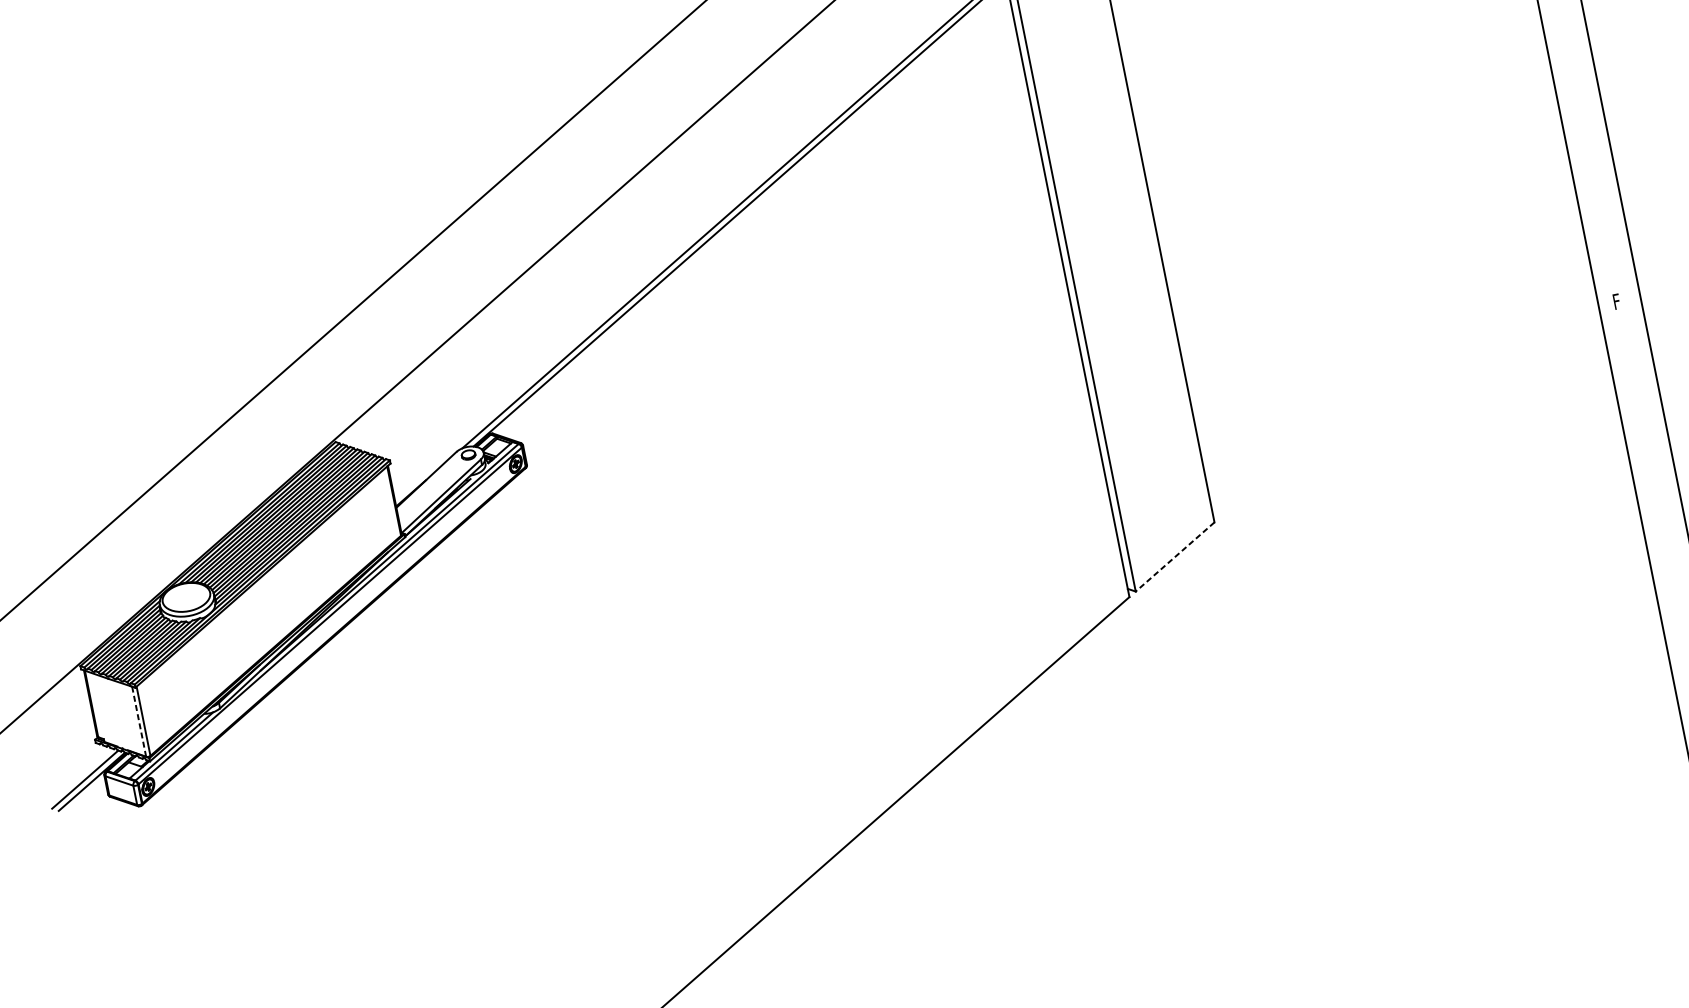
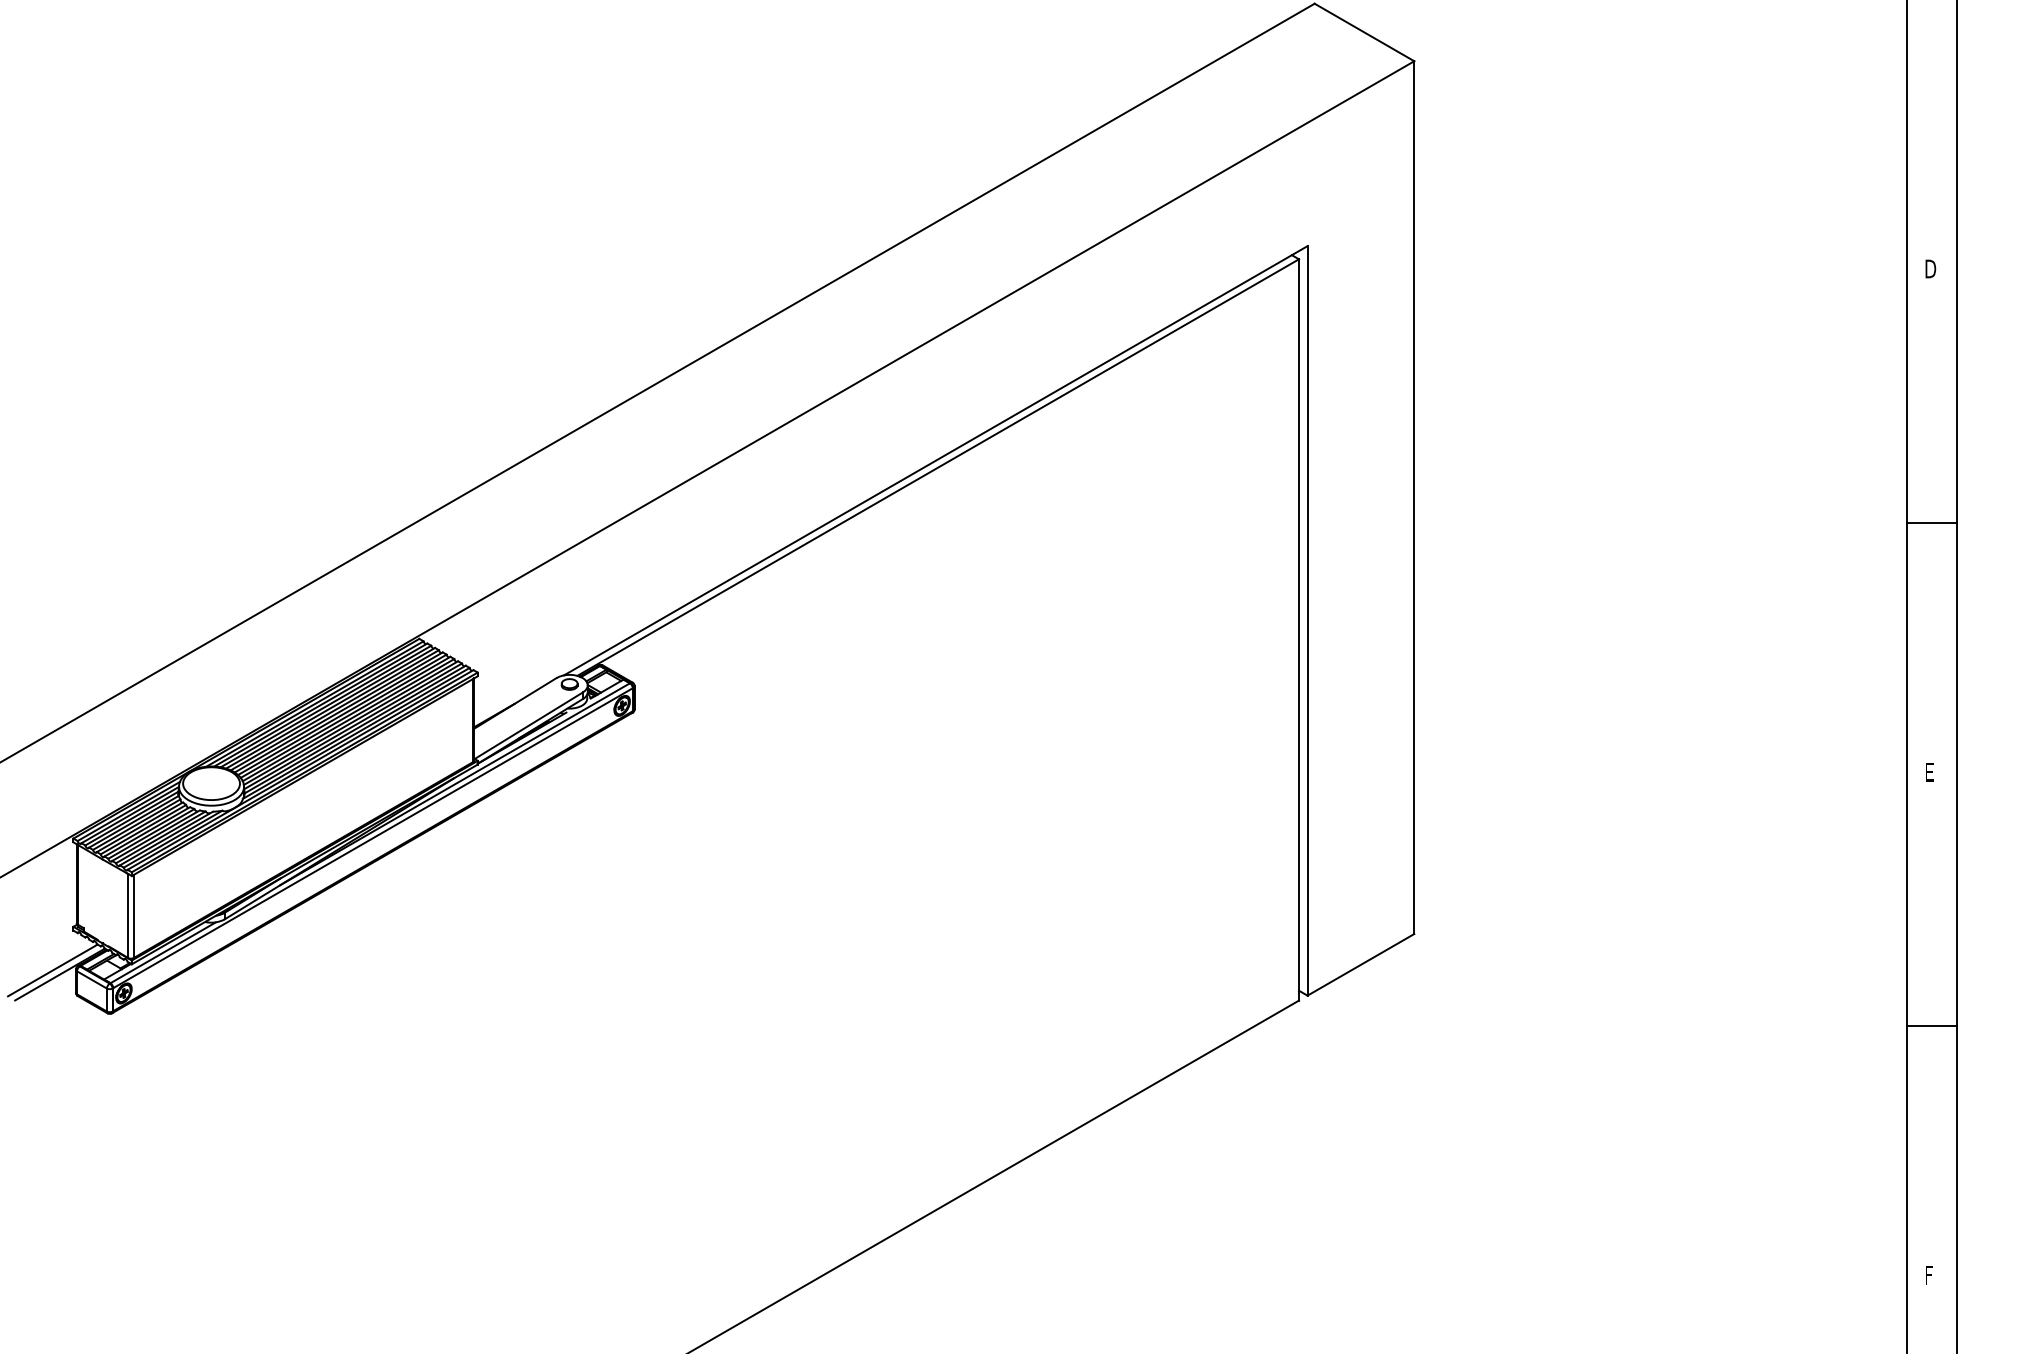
line: (1578, 93) -> (1932, 523), added
text: (1618, 301) -> (1930, 772), F -> E
line: (1662, 513) -> (1932, 1026), added
line: (1174, 556) -> (1360, 964), dashed -> solid
line: (139, 722) -> (128, 916), dashed -> solid

